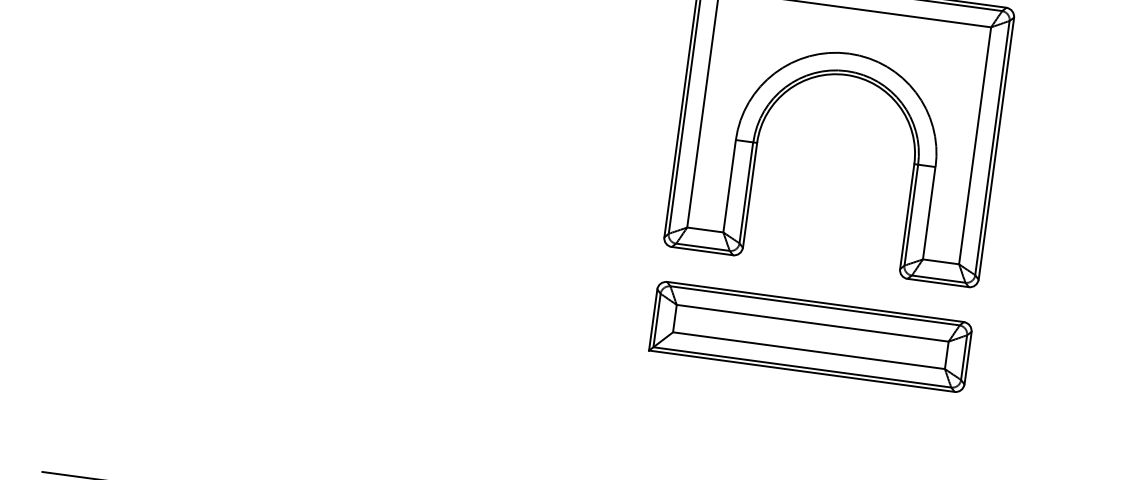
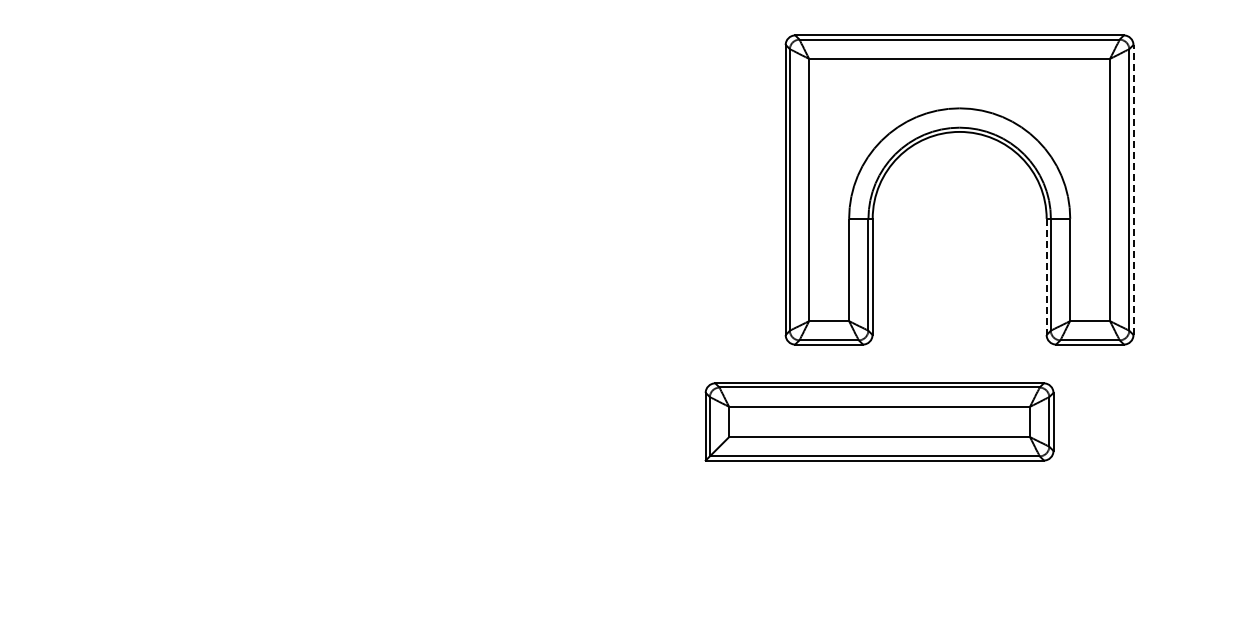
line: (996, 148) -> (1133, 189), solid -> dashed
line: (907, 217) -> (1046, 277), solid -> dashed
part: (810, 336) -> (879, 421), moved

